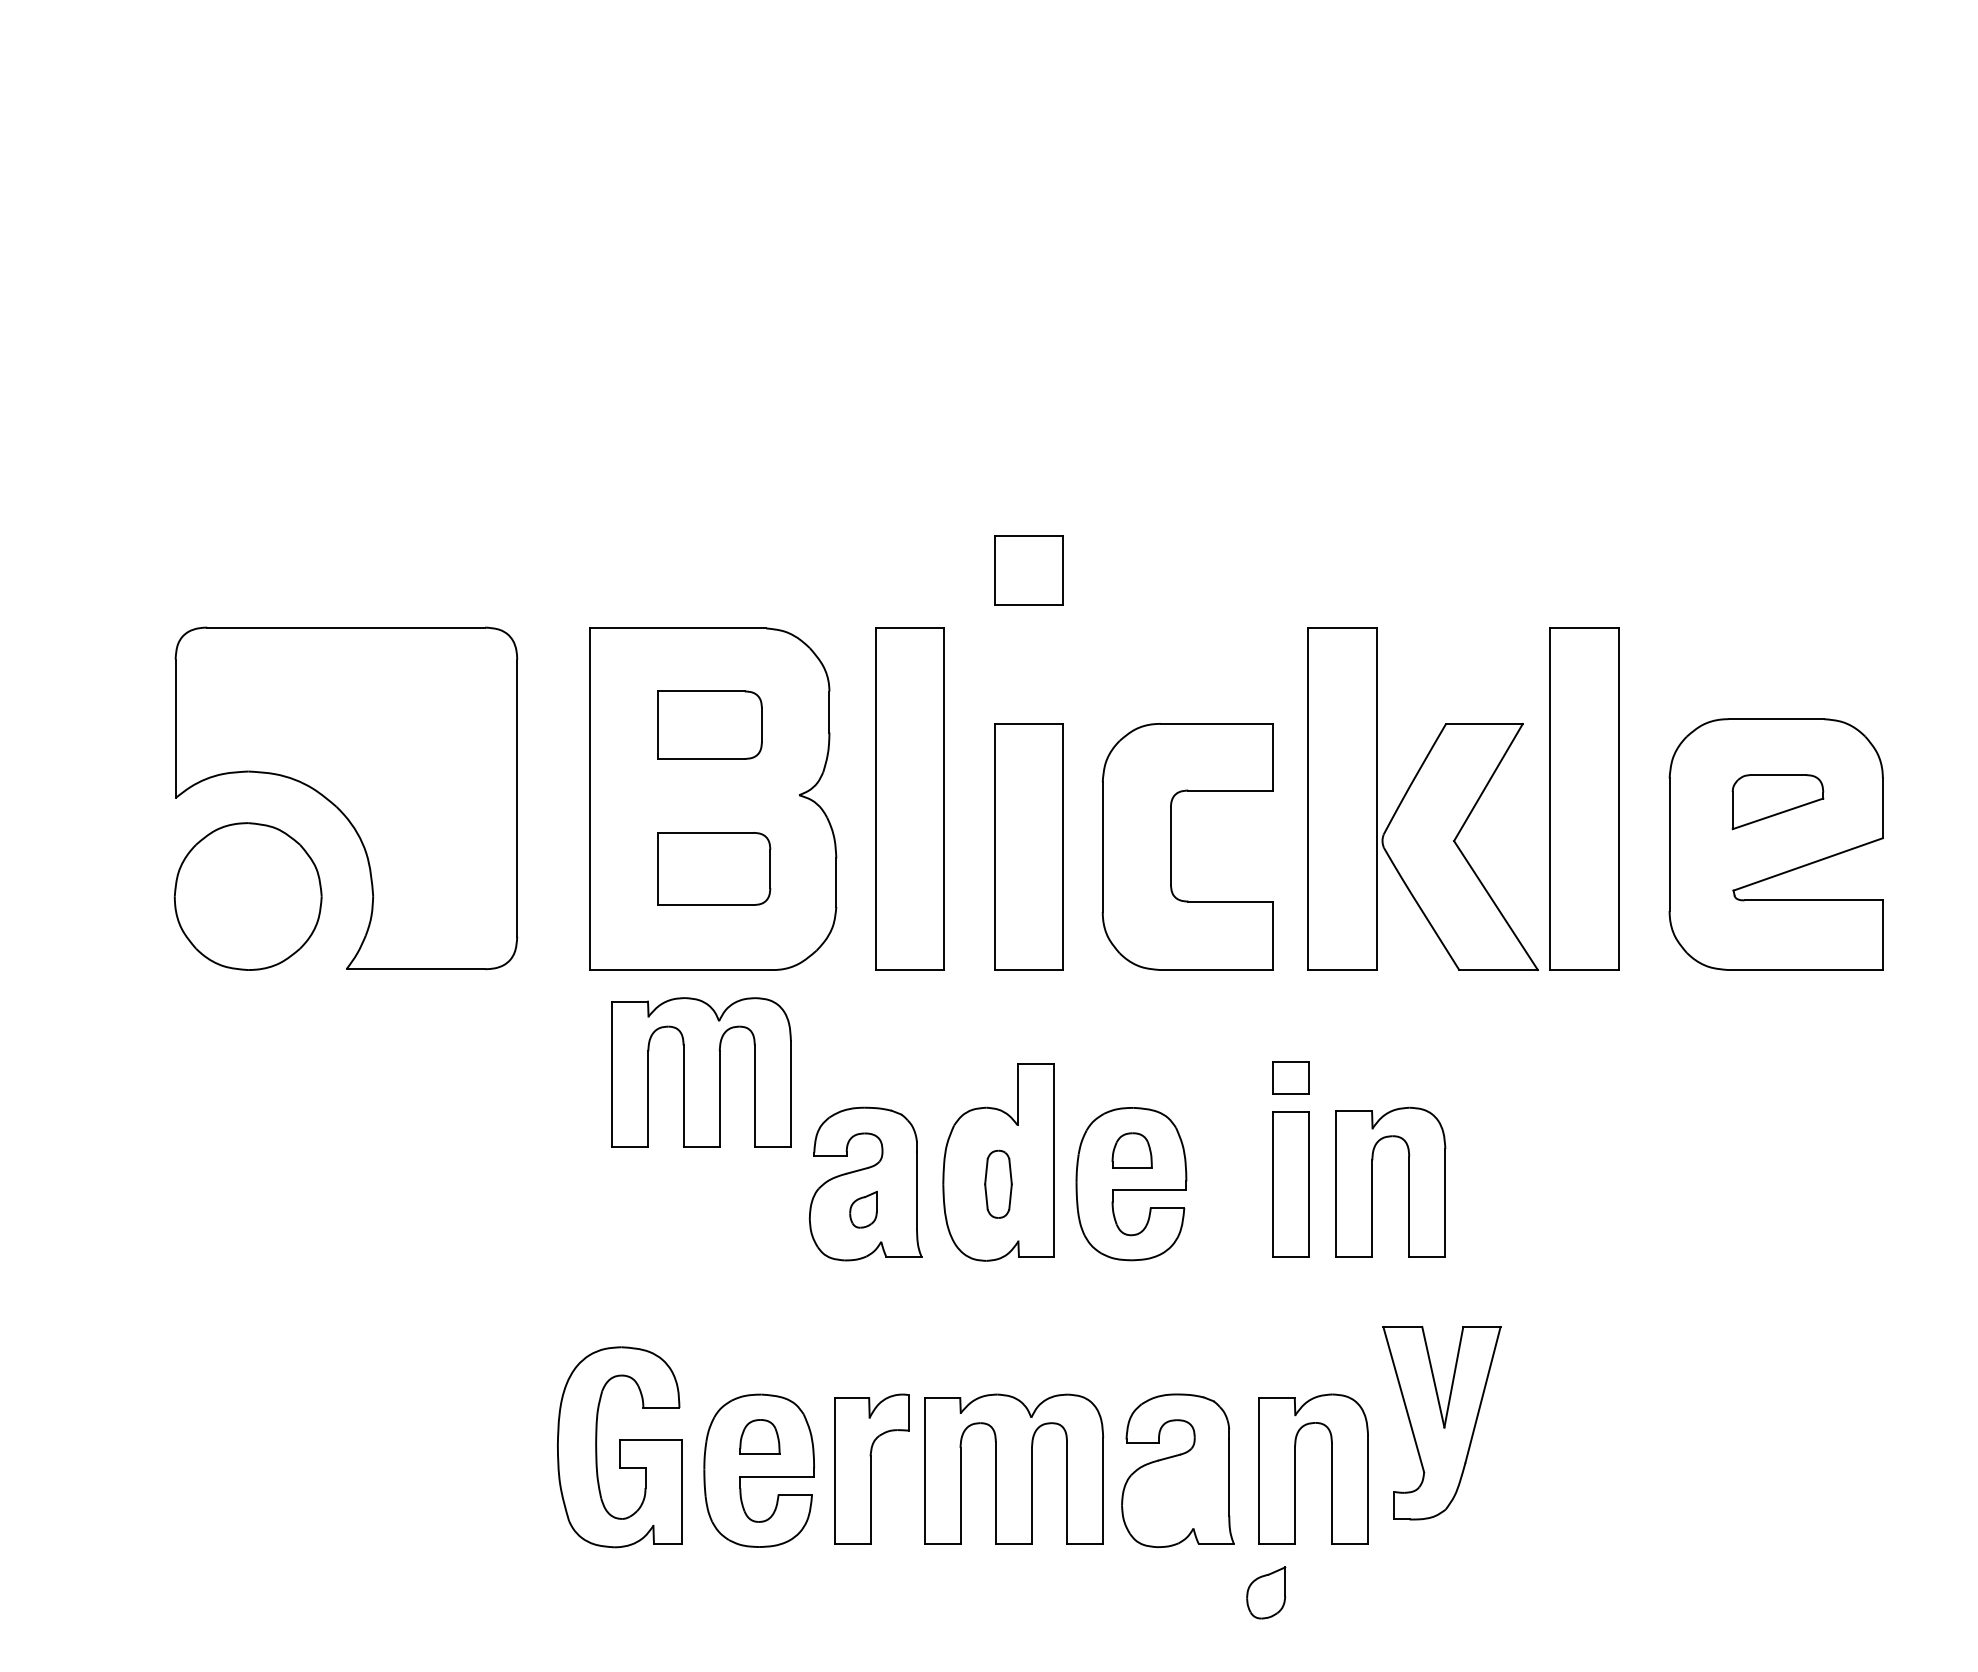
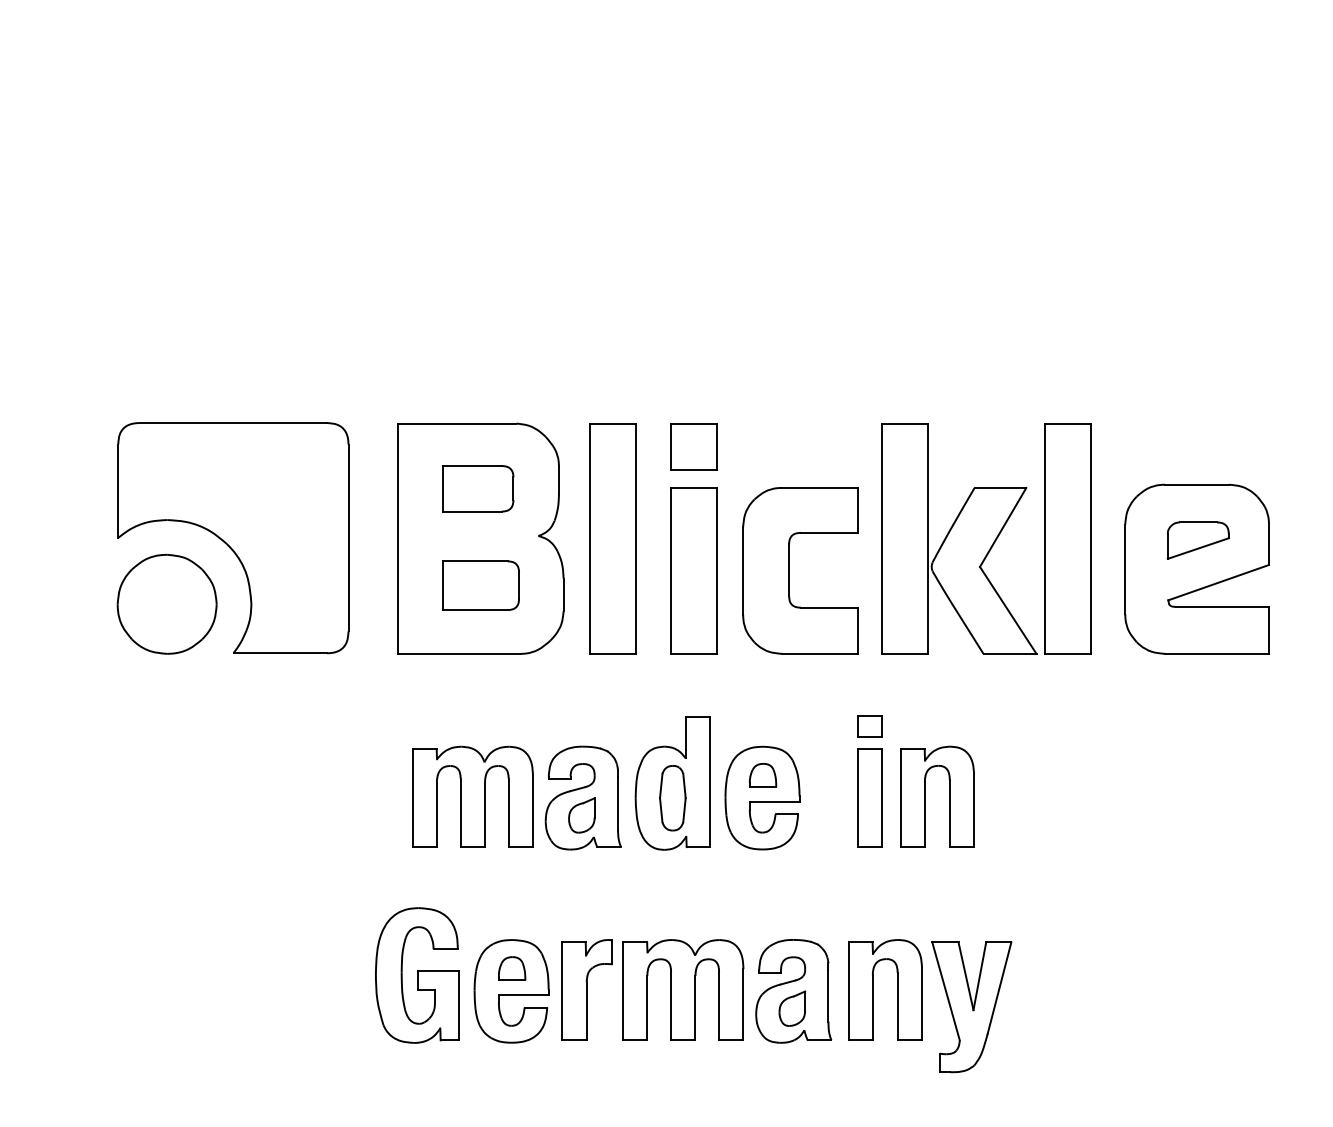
part: (1029, 570) -> (693, 446), moved
part: (701, 1071) -> (472, 796), moved
part: (997, 1184) -> (672, 798), size x1.43
part: (862, 1209) -> (581, 815), size x1.43
part: (1441, 1423) -> (971, 1007), moved
part: (1266, 1592) -> (792, 1008), moved

